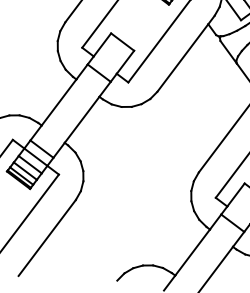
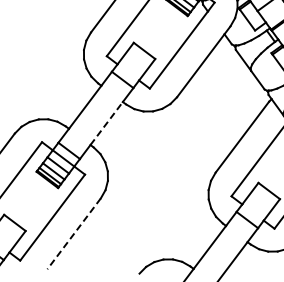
line: (81, 119) -> (106, 123), solid -> dashed
line: (46, 238) -> (73, 234), solid -> dashed

